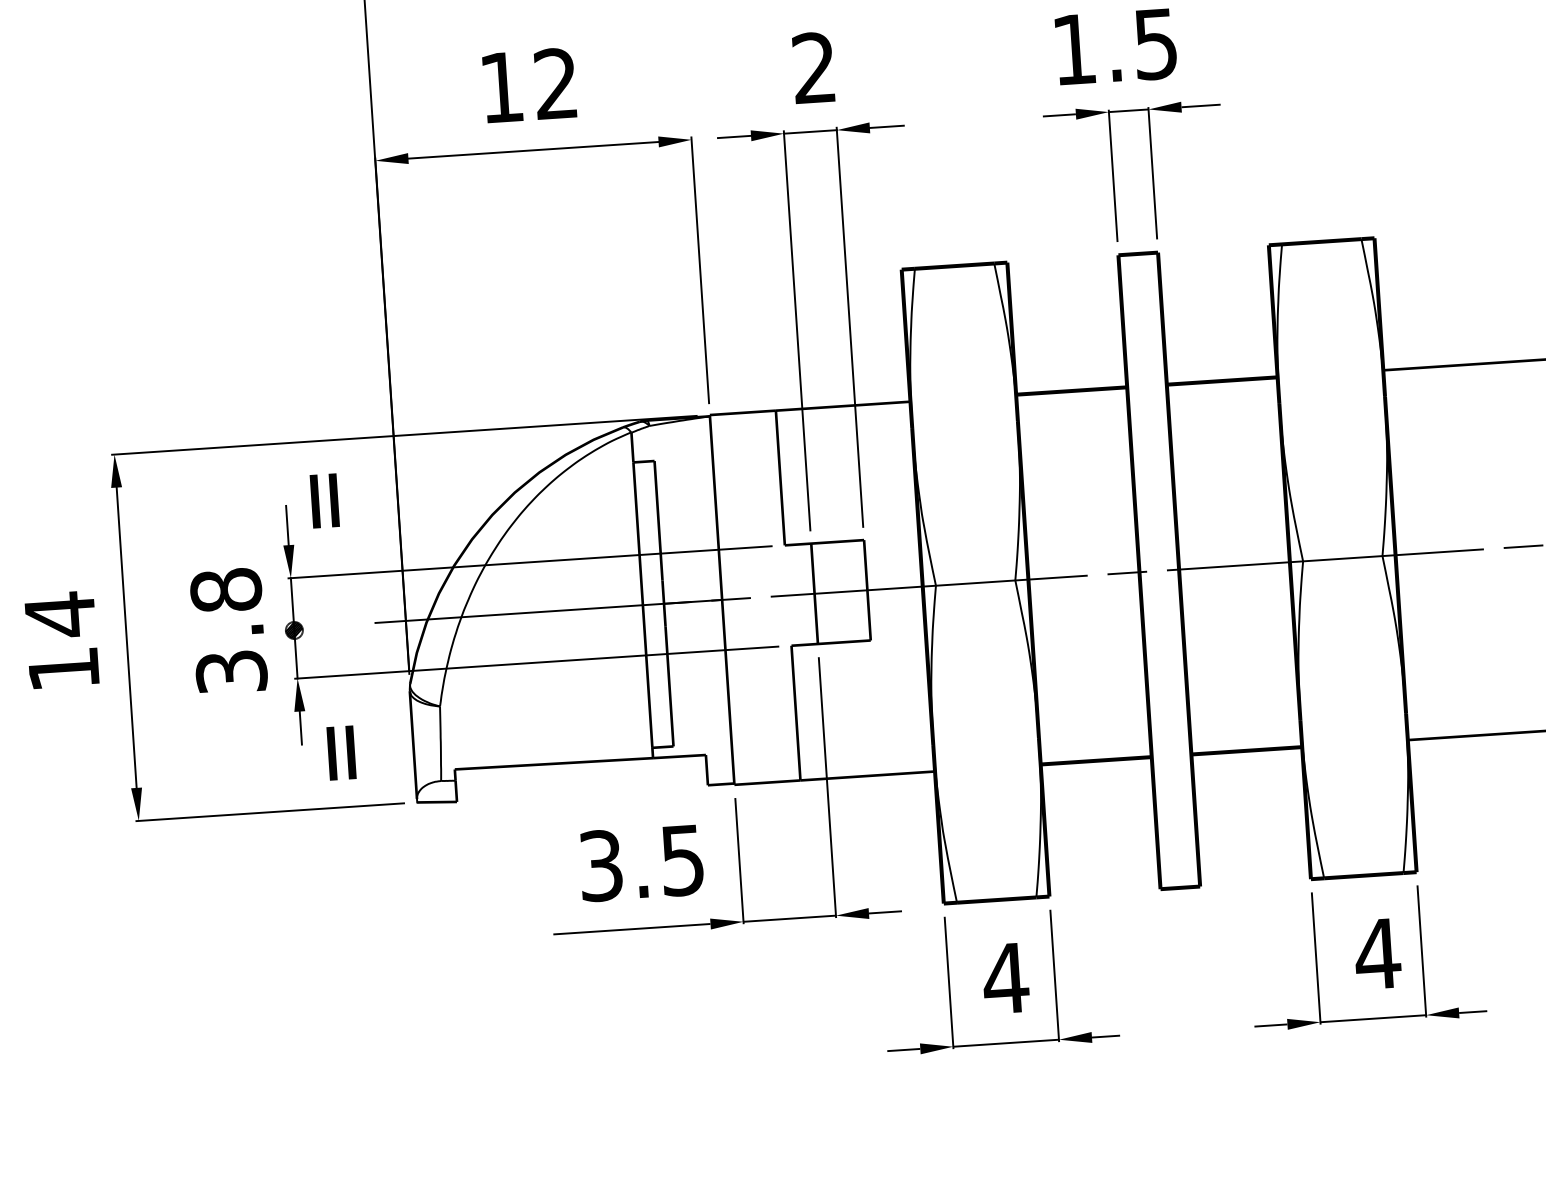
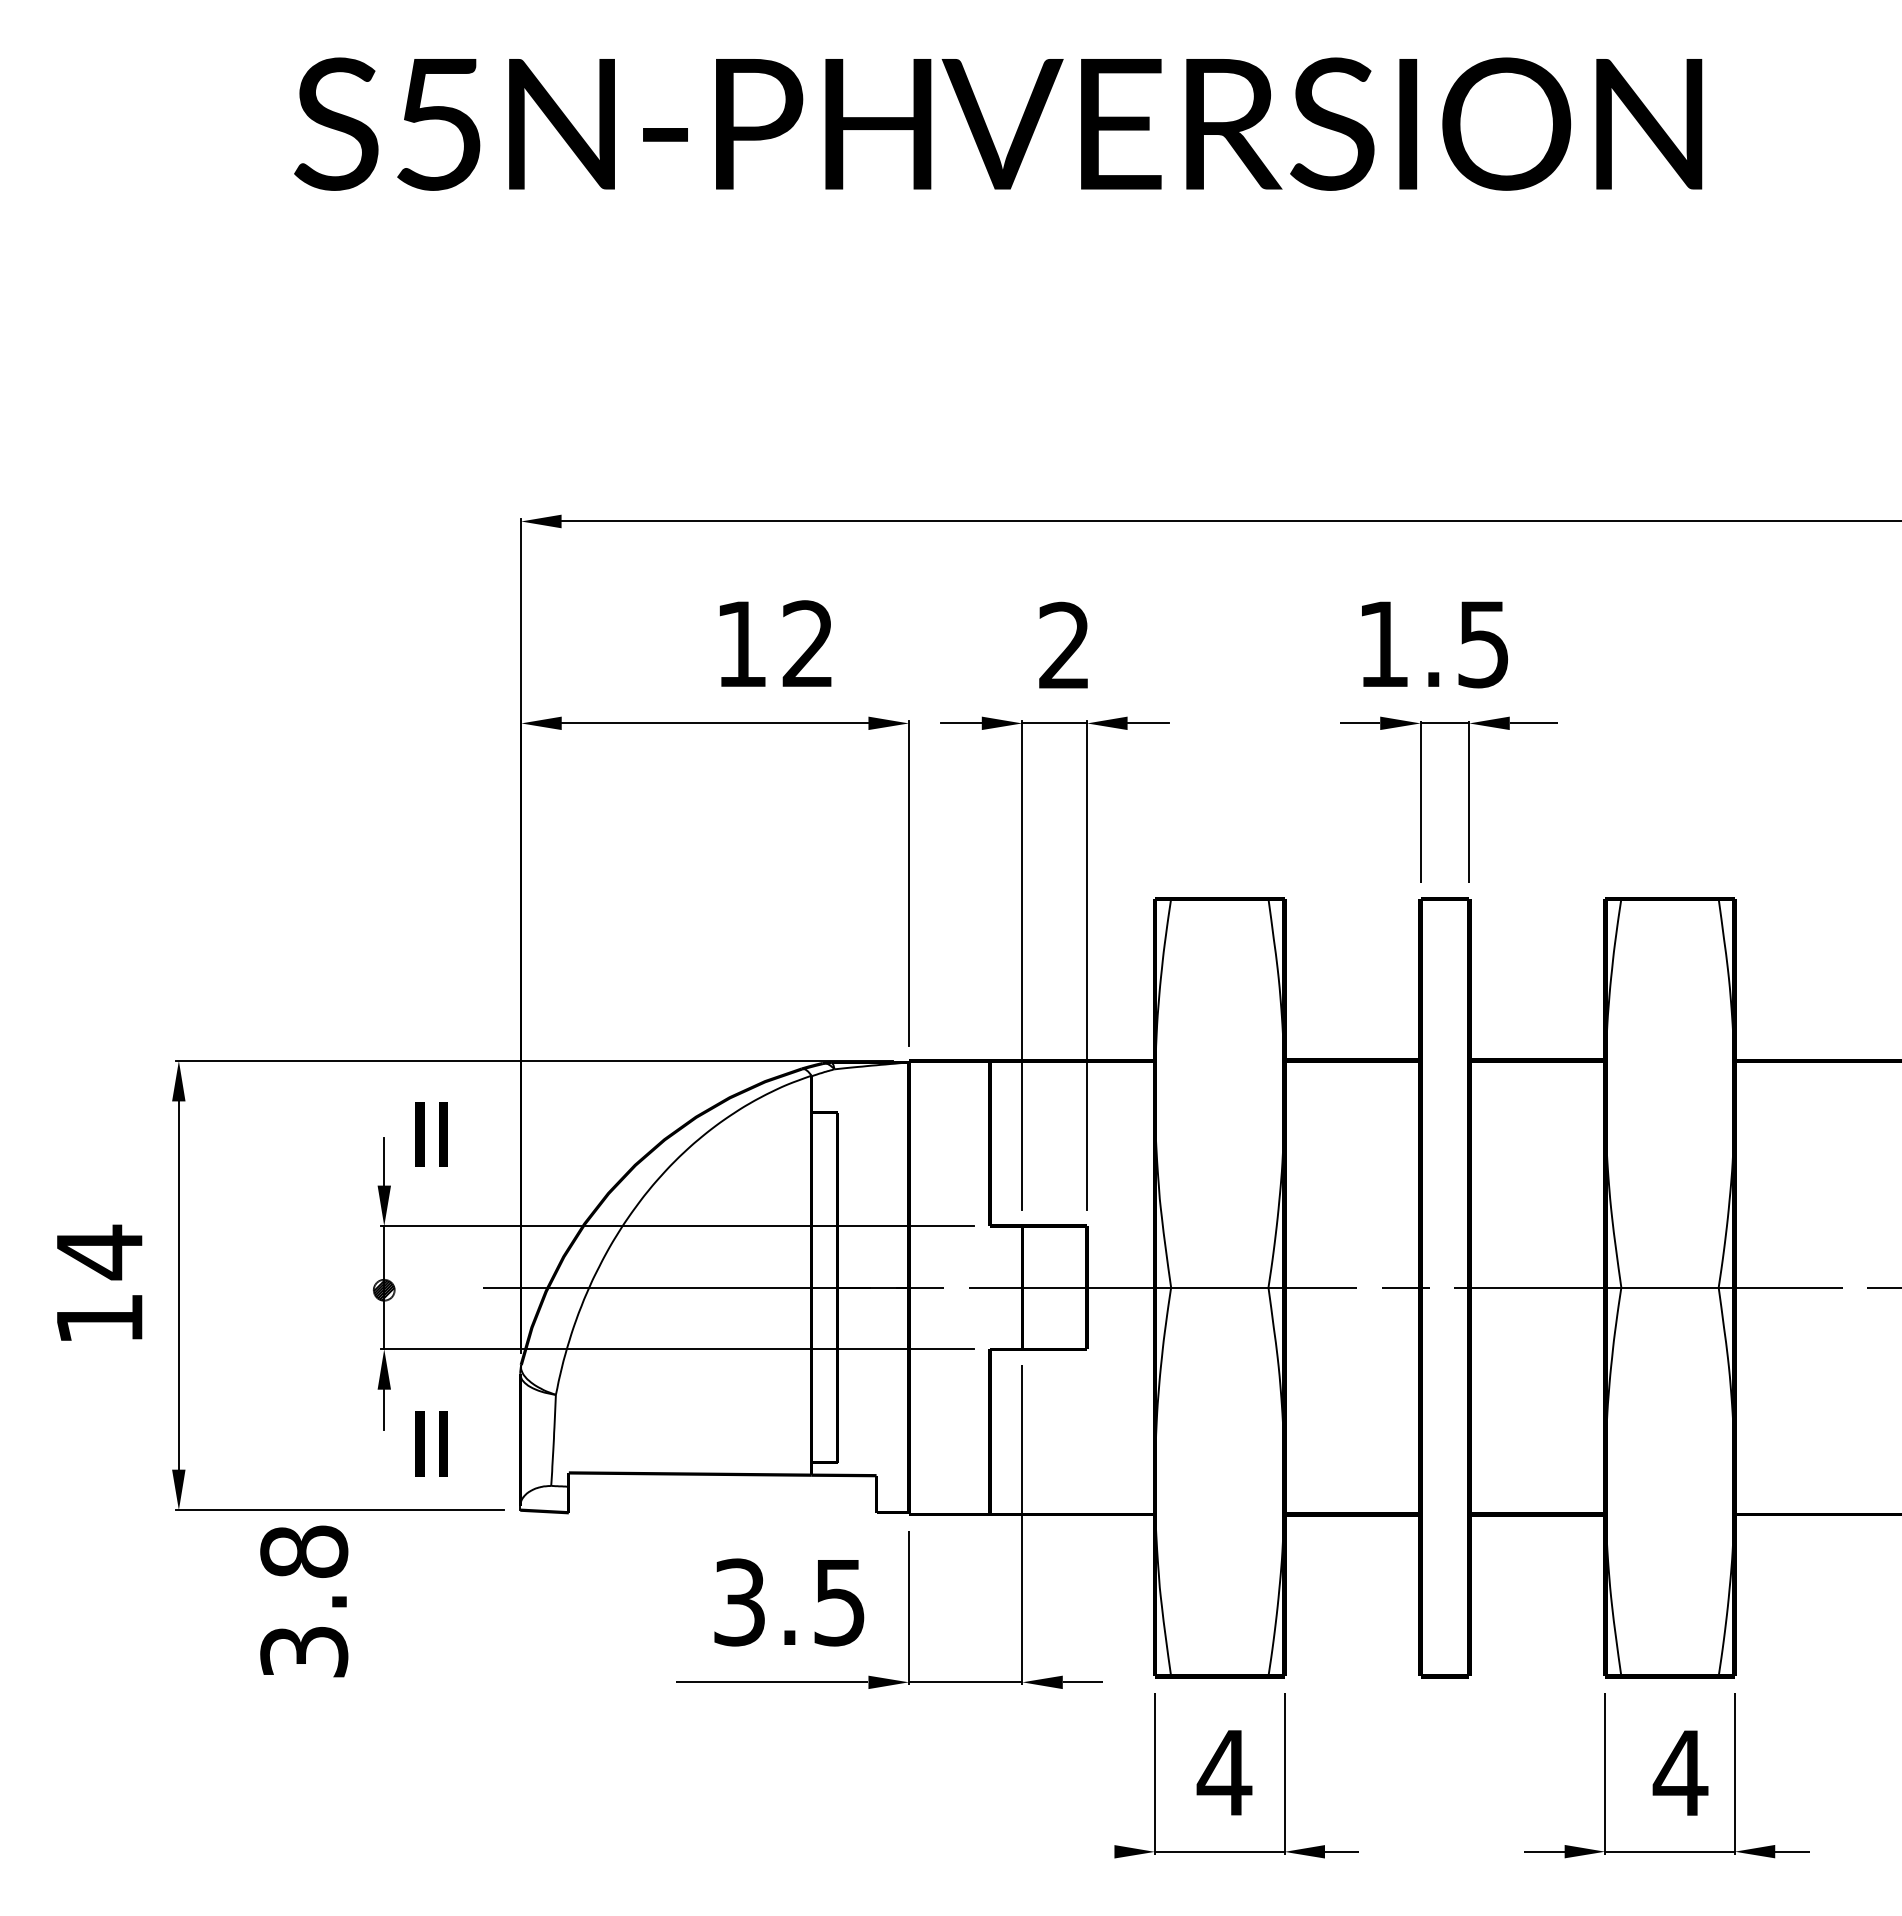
text: (529, 85) -> (775, 643), moved
text: (229, 630) -> (304, 1601), moved
line: (903, 1049) -> (1093, 1851), removed

